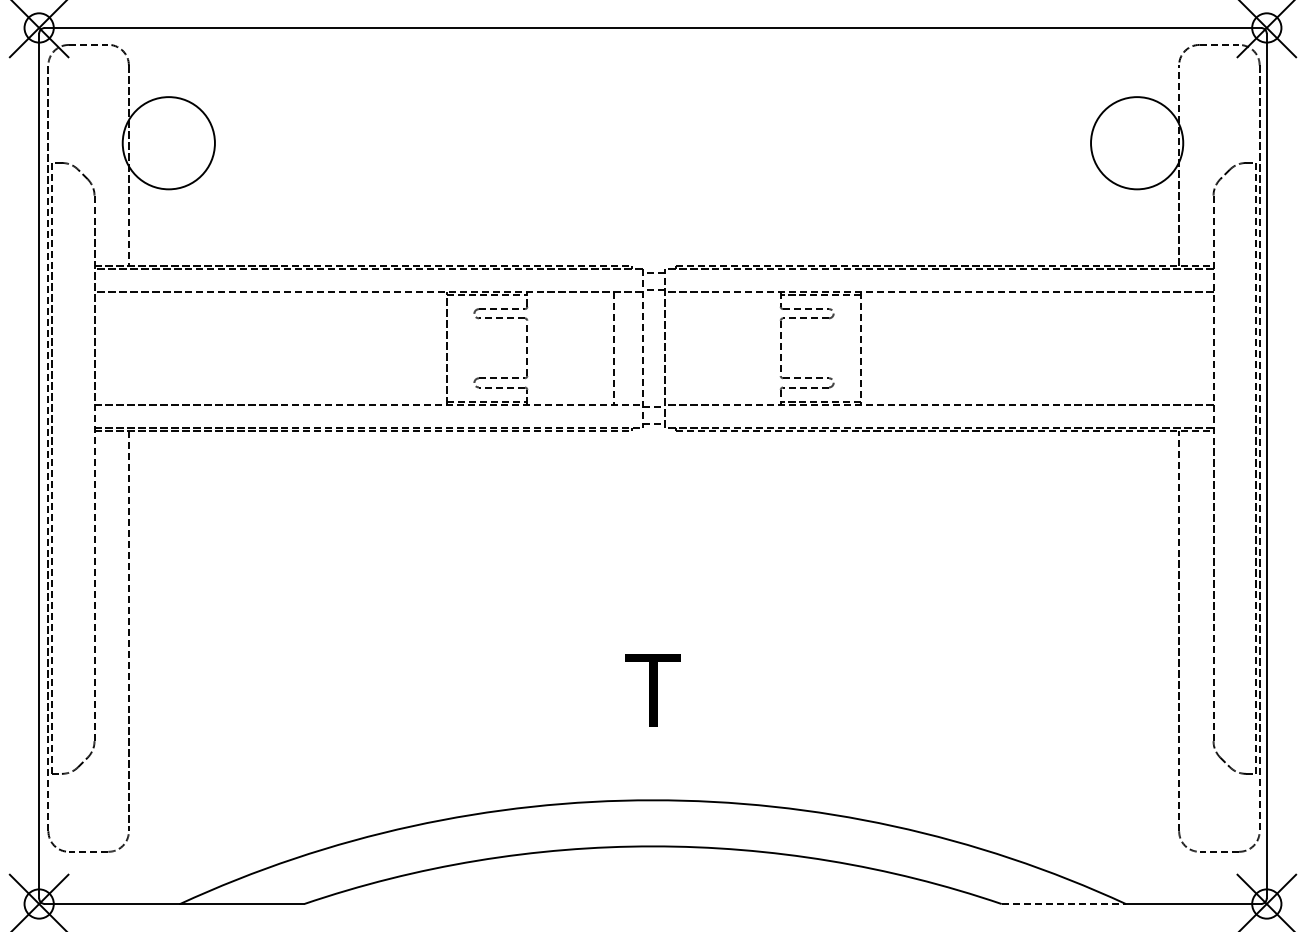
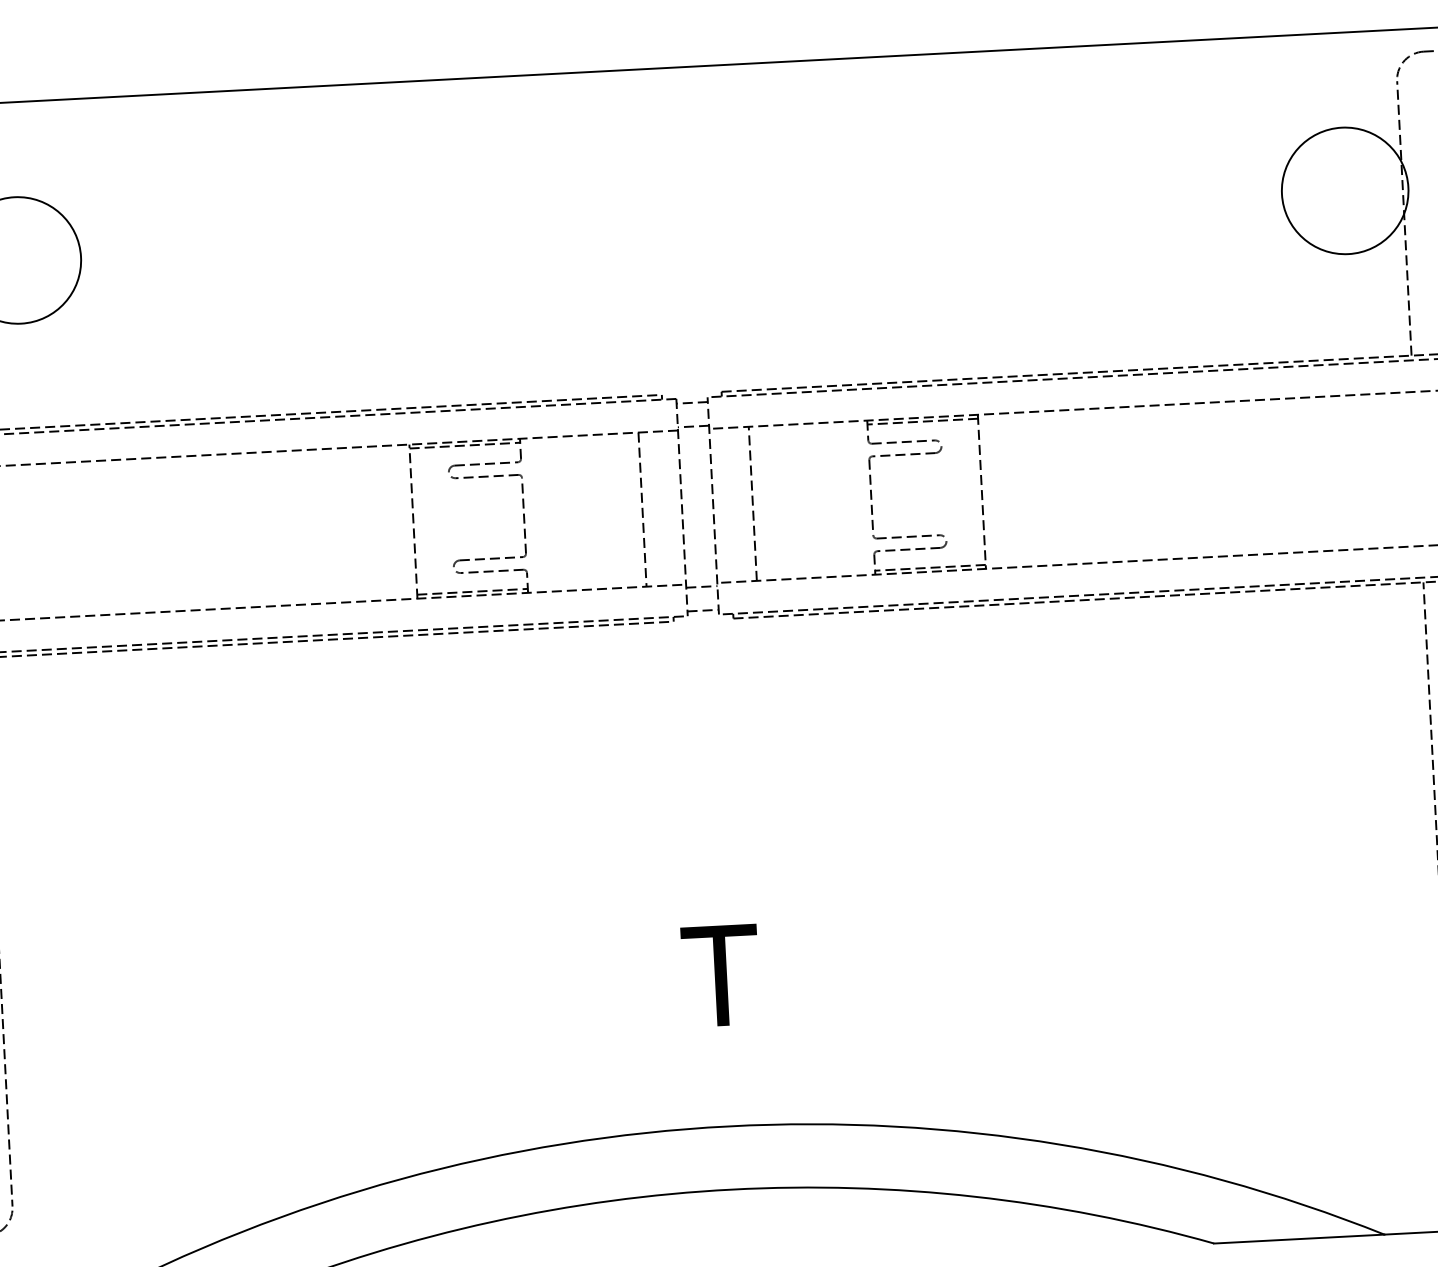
line: (694, 348) -> (753, 504), added
line: (1064, 904) -> (1300, 1239), dashed -> solid

